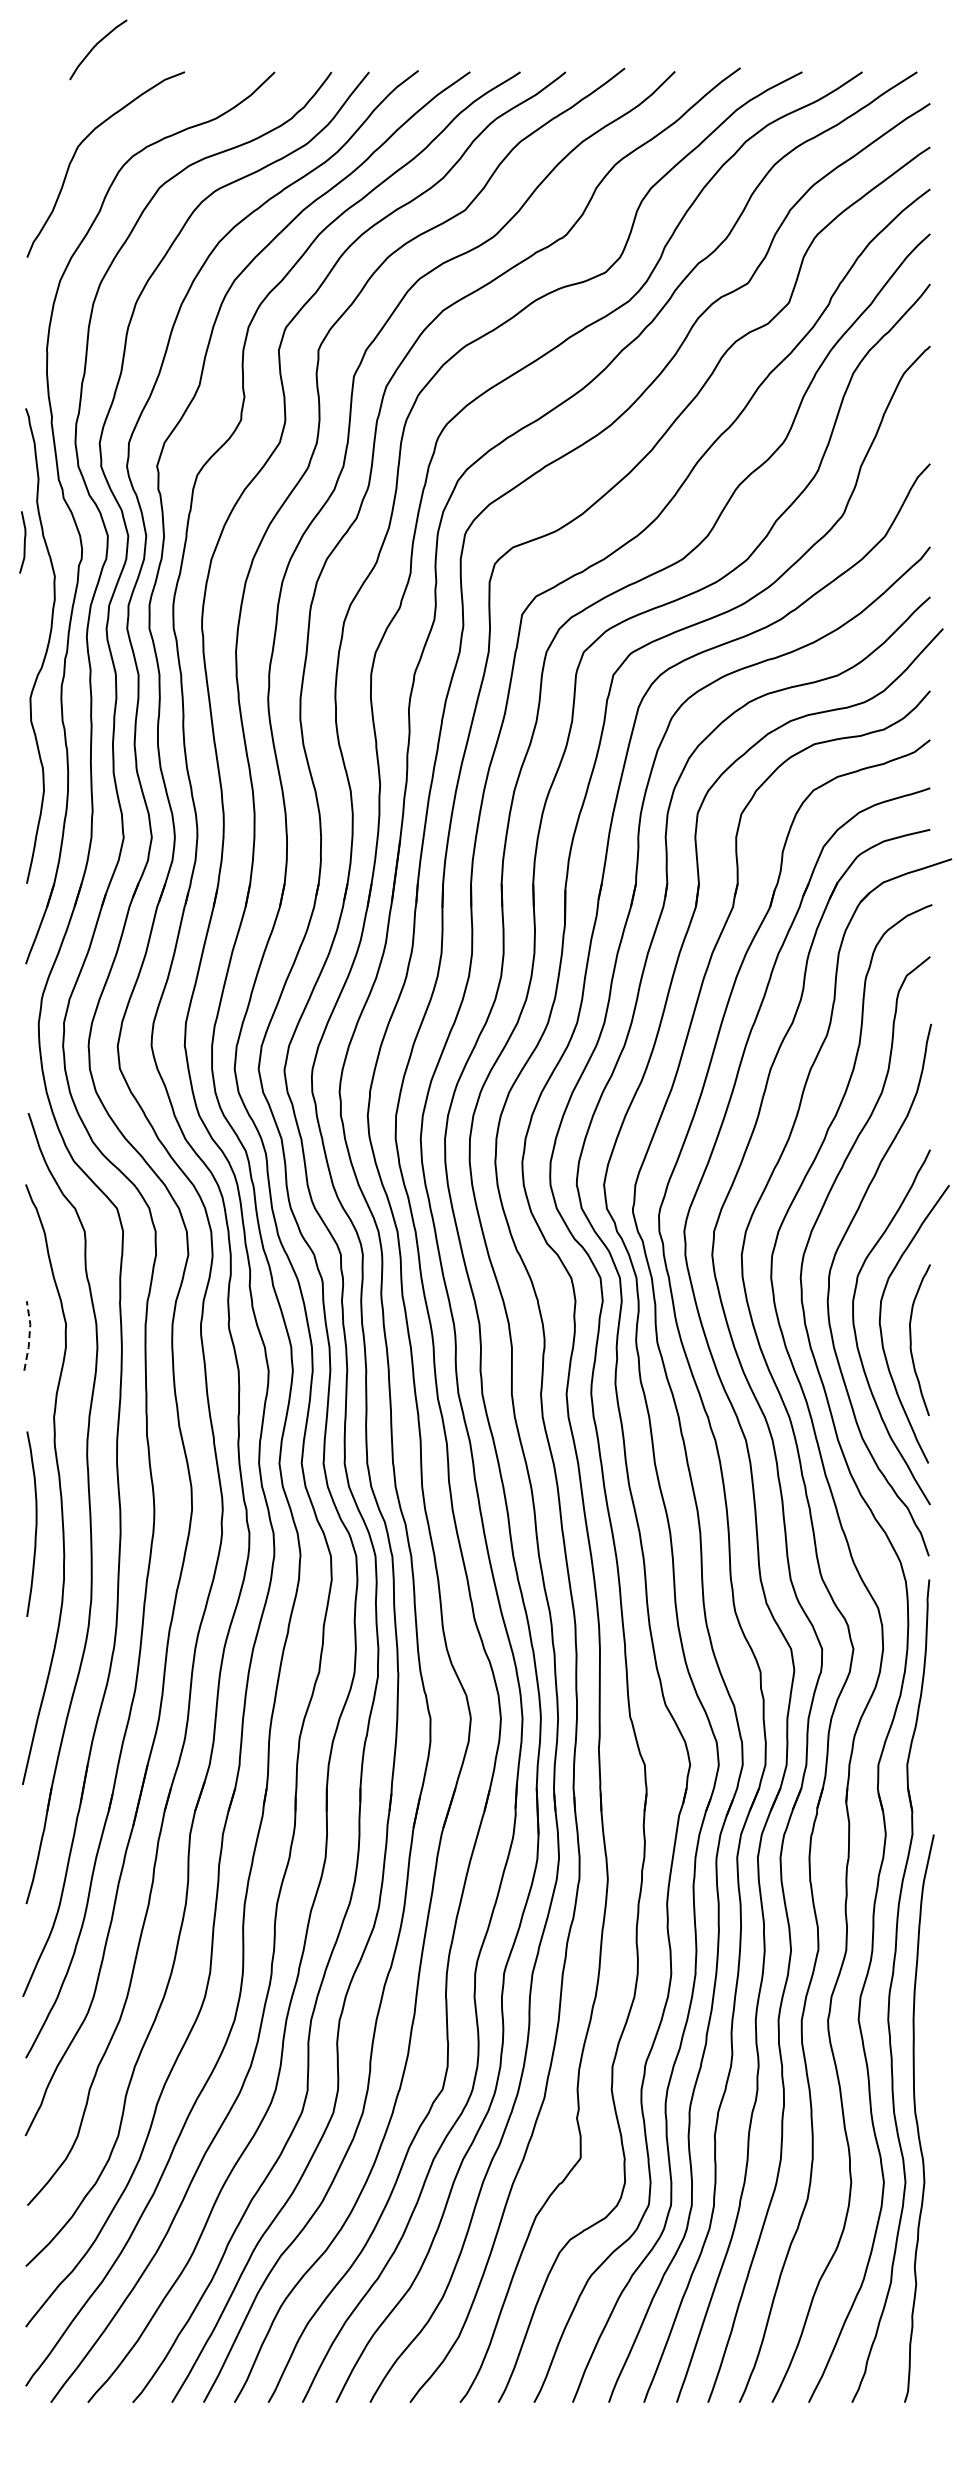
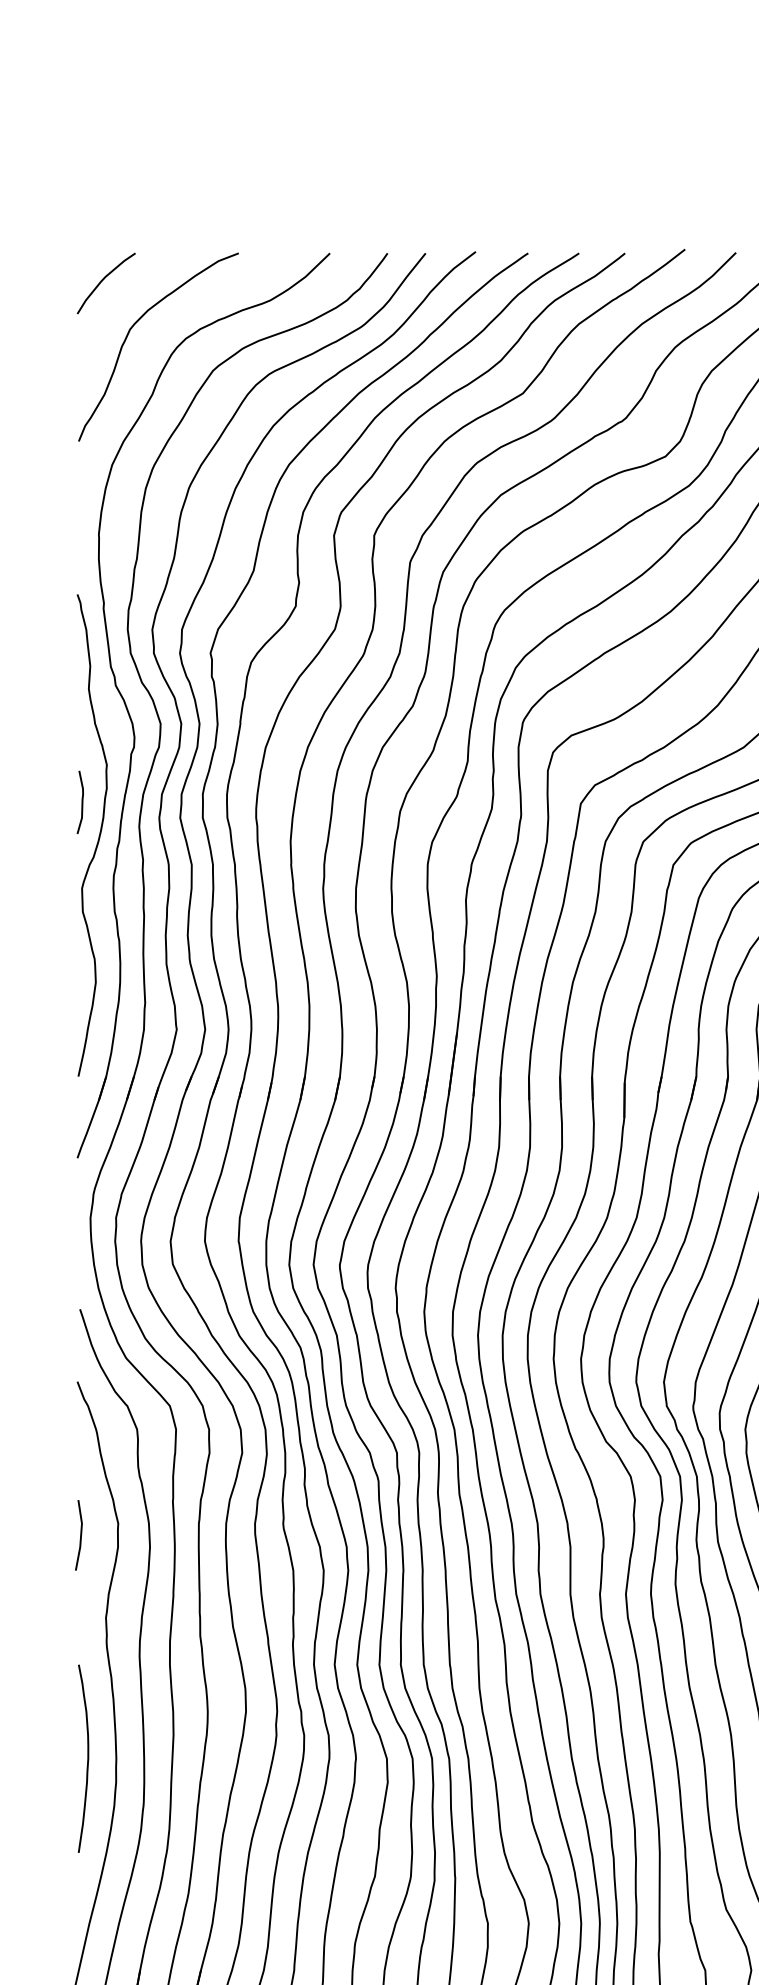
curve: (95, 47) -> (103, 281), moved
curve: (23, 542) -> (81, 802), moved
line: (29, 1335) -> (81, 1534), dashed -> solid
curve: (35, 1523) -> (87, 1758), moved

